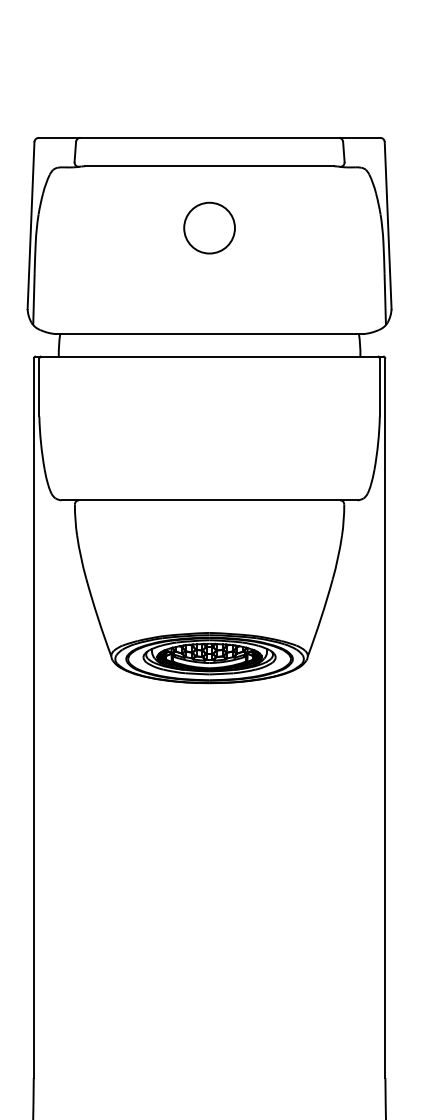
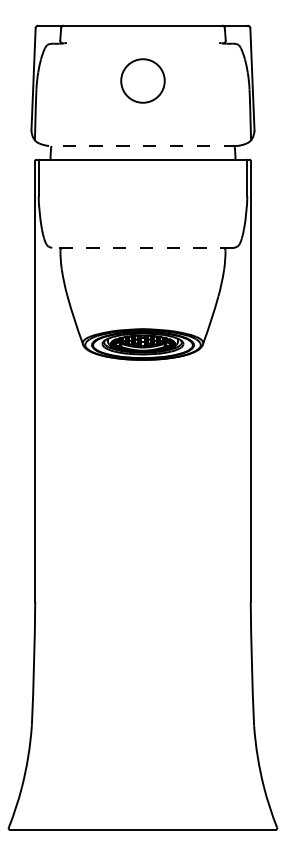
line: (208, 165) -> (142, 42), removed
circle: (208, 227) -> (142, 80), size x1.4
line: (210, 333) -> (143, 145), solid -> dashed
line: (210, 499) -> (143, 247), solid -> dashed

